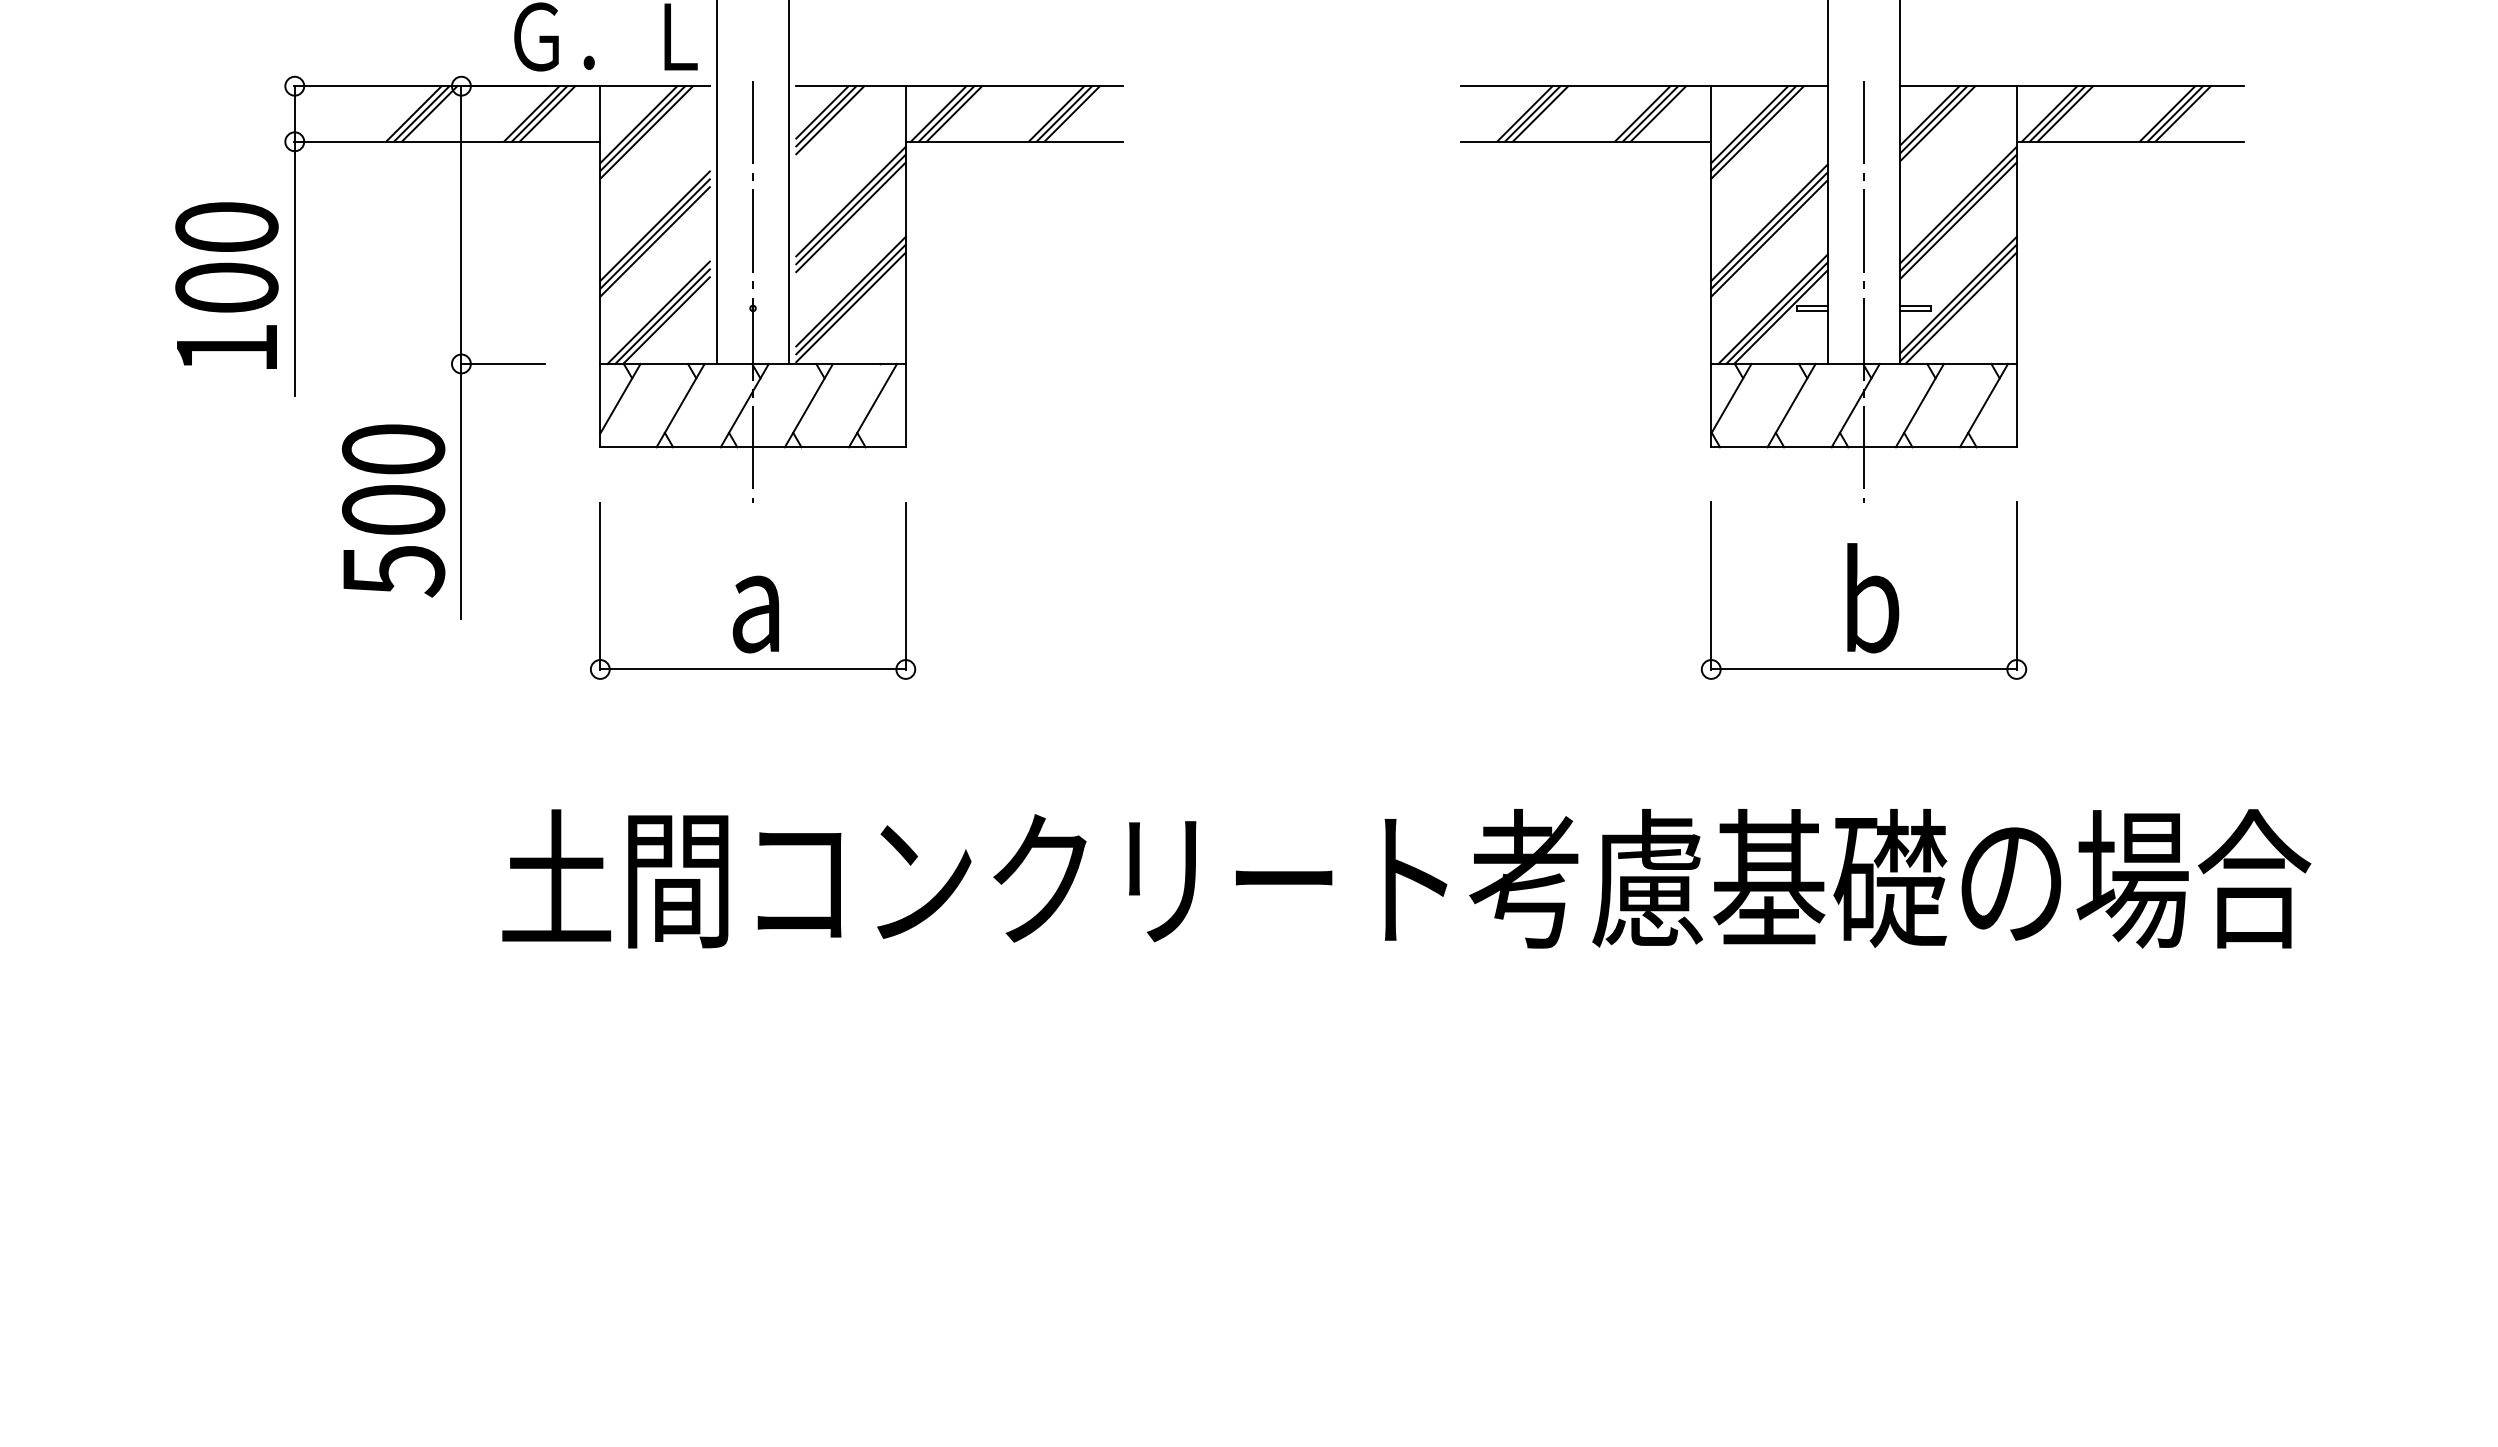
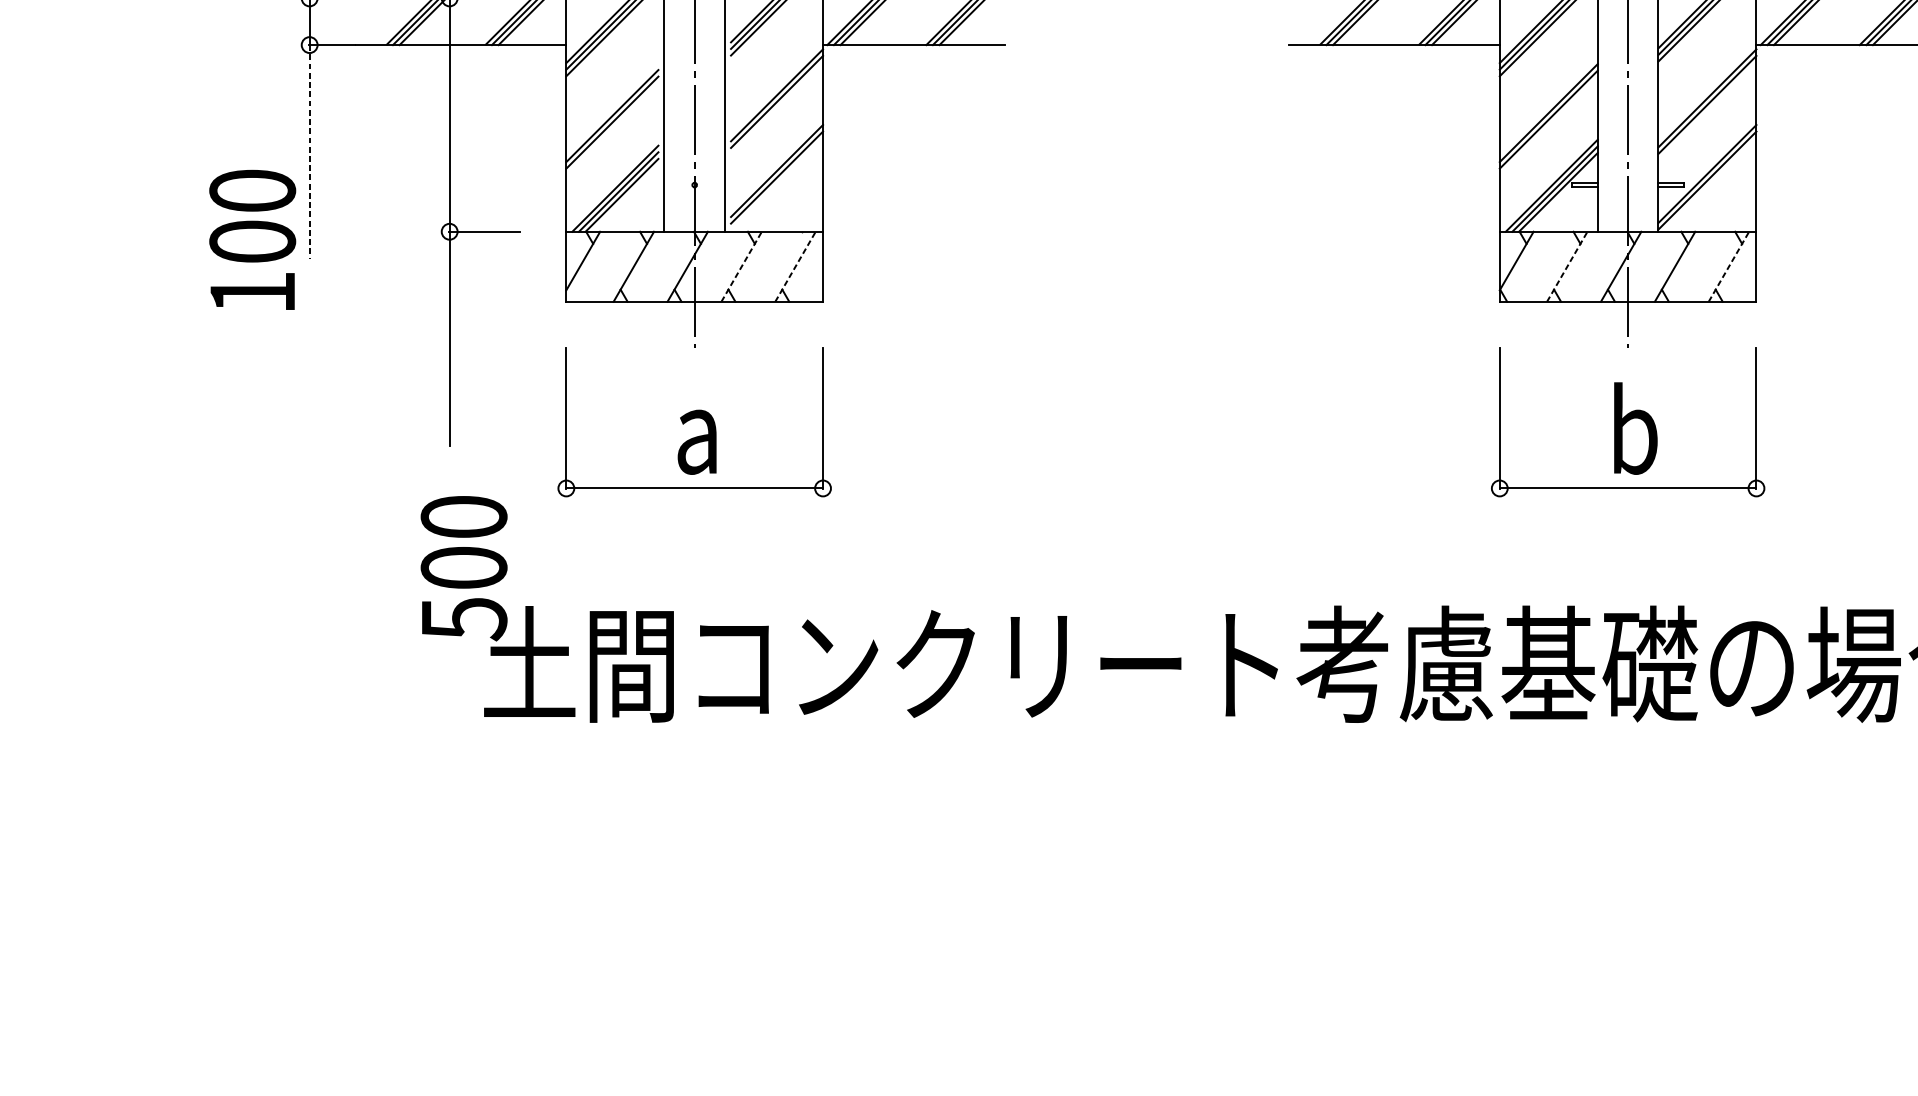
line: (850, 217) -> (776, 108), removed
line: (1958, 220) -> (1707, 111), removed
line: (1769, 238) -> (1548, 126), removed
line: (654, 241) -> (611, 128), removed
line: (294, 269) -> (309, 152), solid -> dashed
text: (226, 285) -> (252, 239), moved
line: (850, 307) -> (776, 184), removed
line: (1960, 307) -> (1709, 184), removed
line: (809, 405) -> (742, 266), solid -> dashed
line: (873, 405) -> (795, 266), solid -> dashed
line: (1791, 405) -> (1567, 266), solid -> dashed
line: (1984, 405) -> (1729, 266), solid -> dashed
text: (393, 510) -> (464, 568), moved

